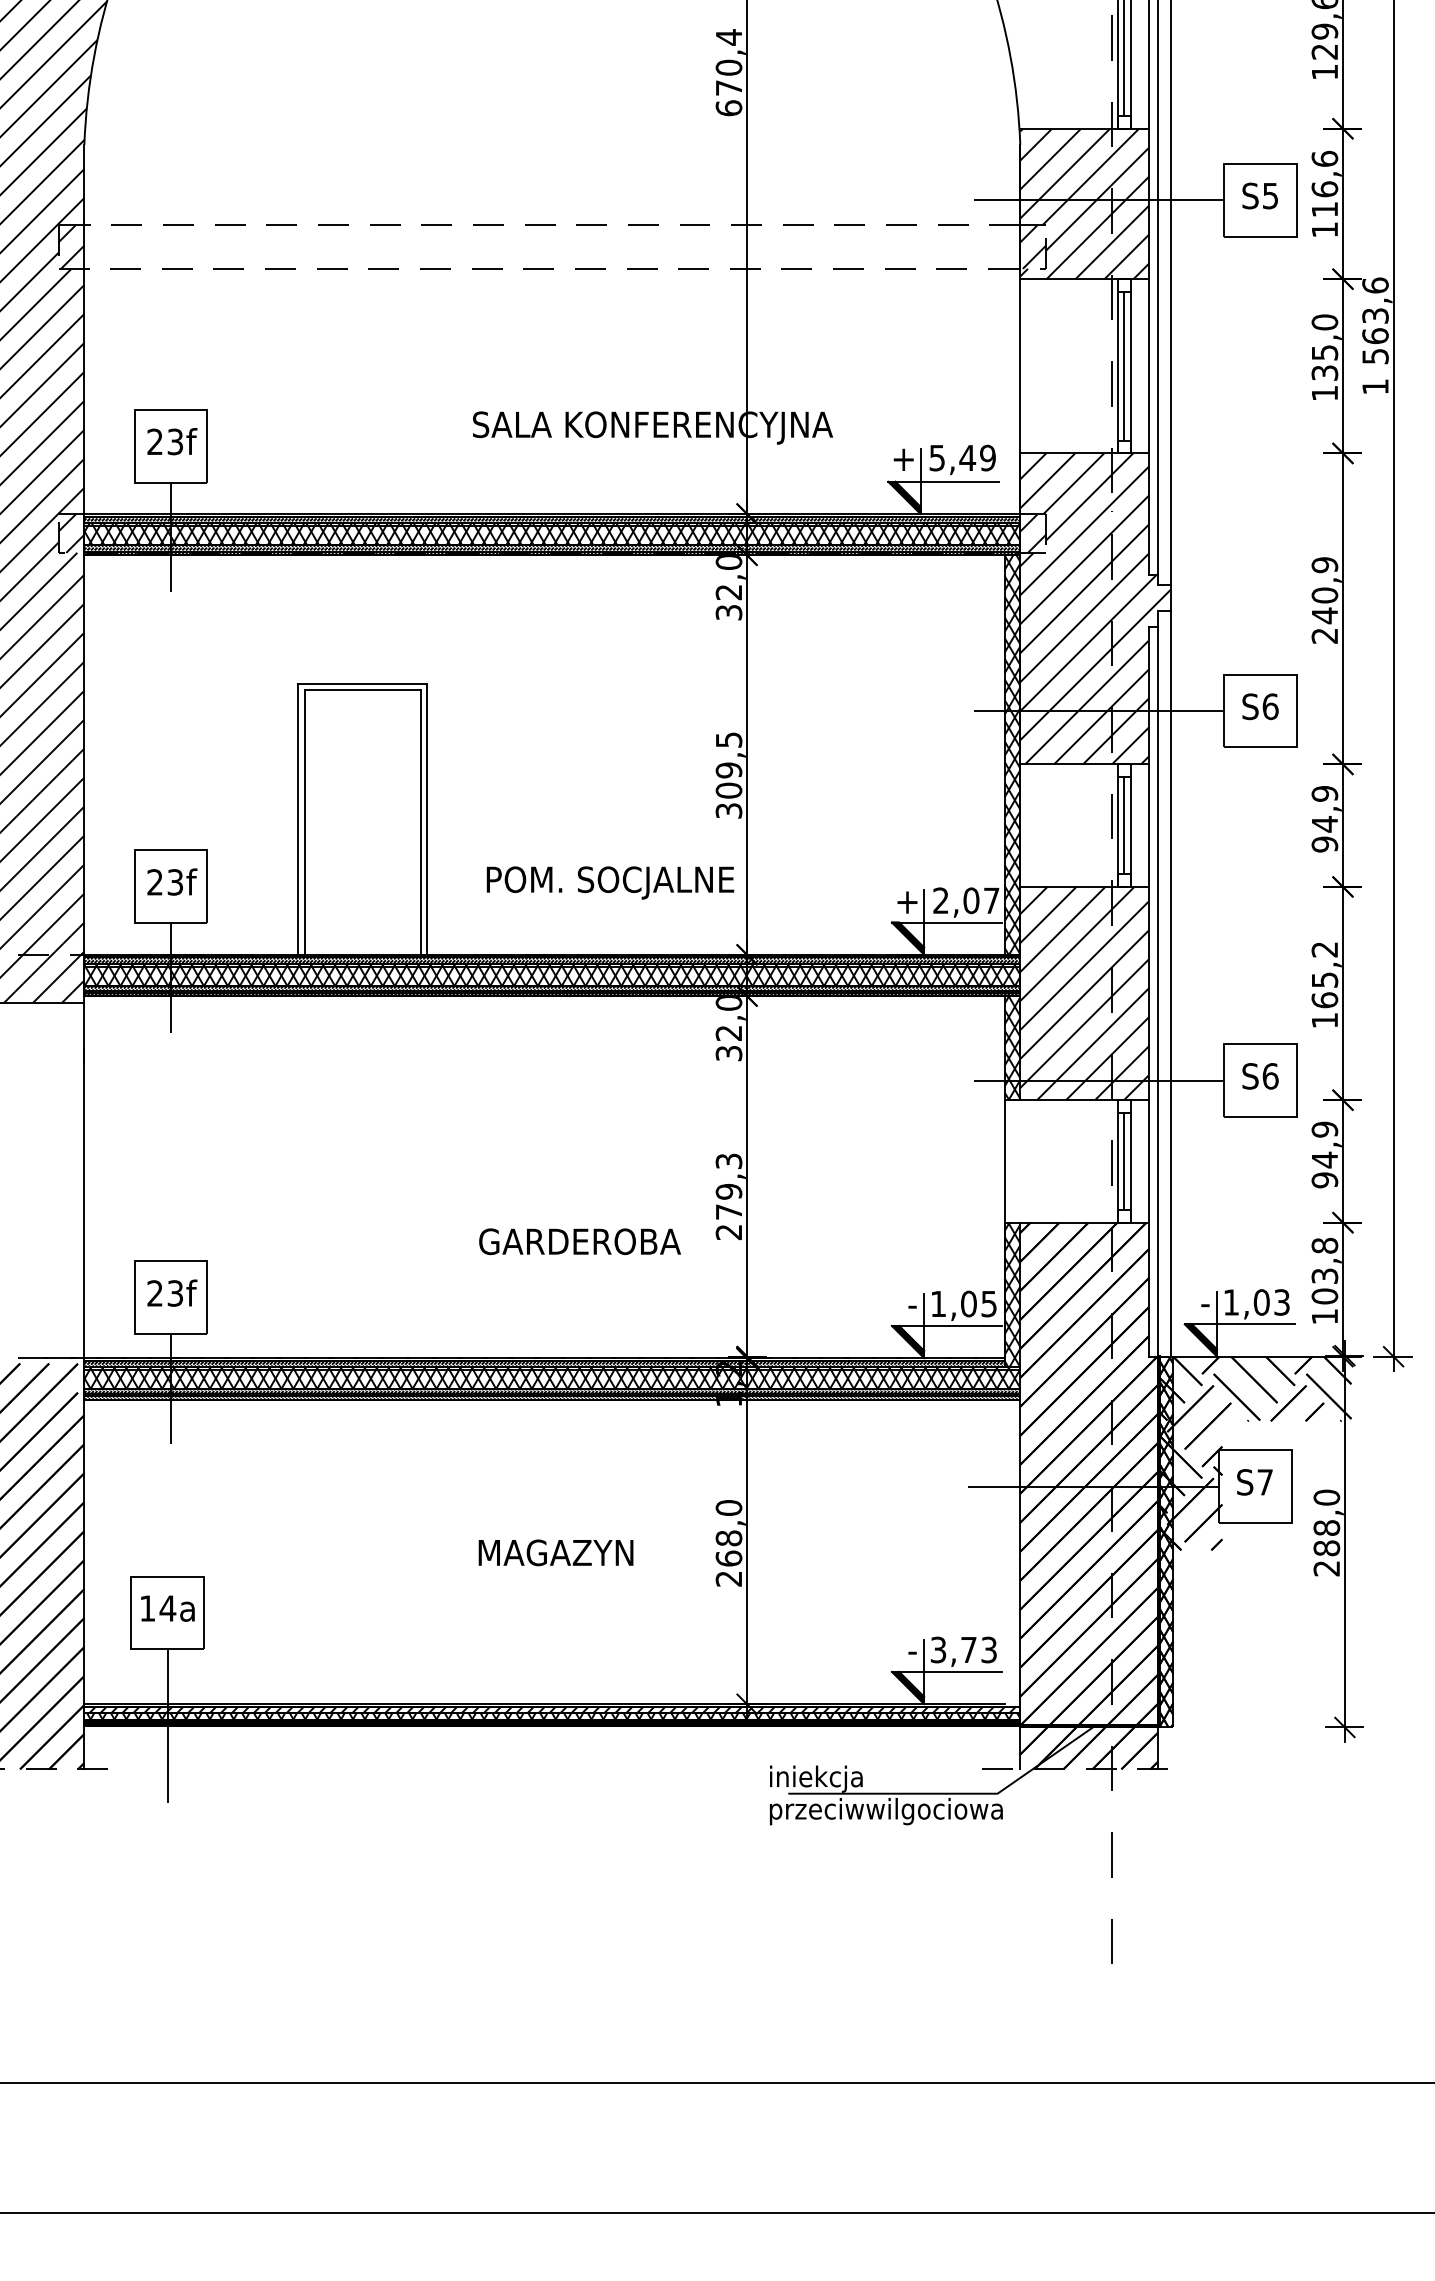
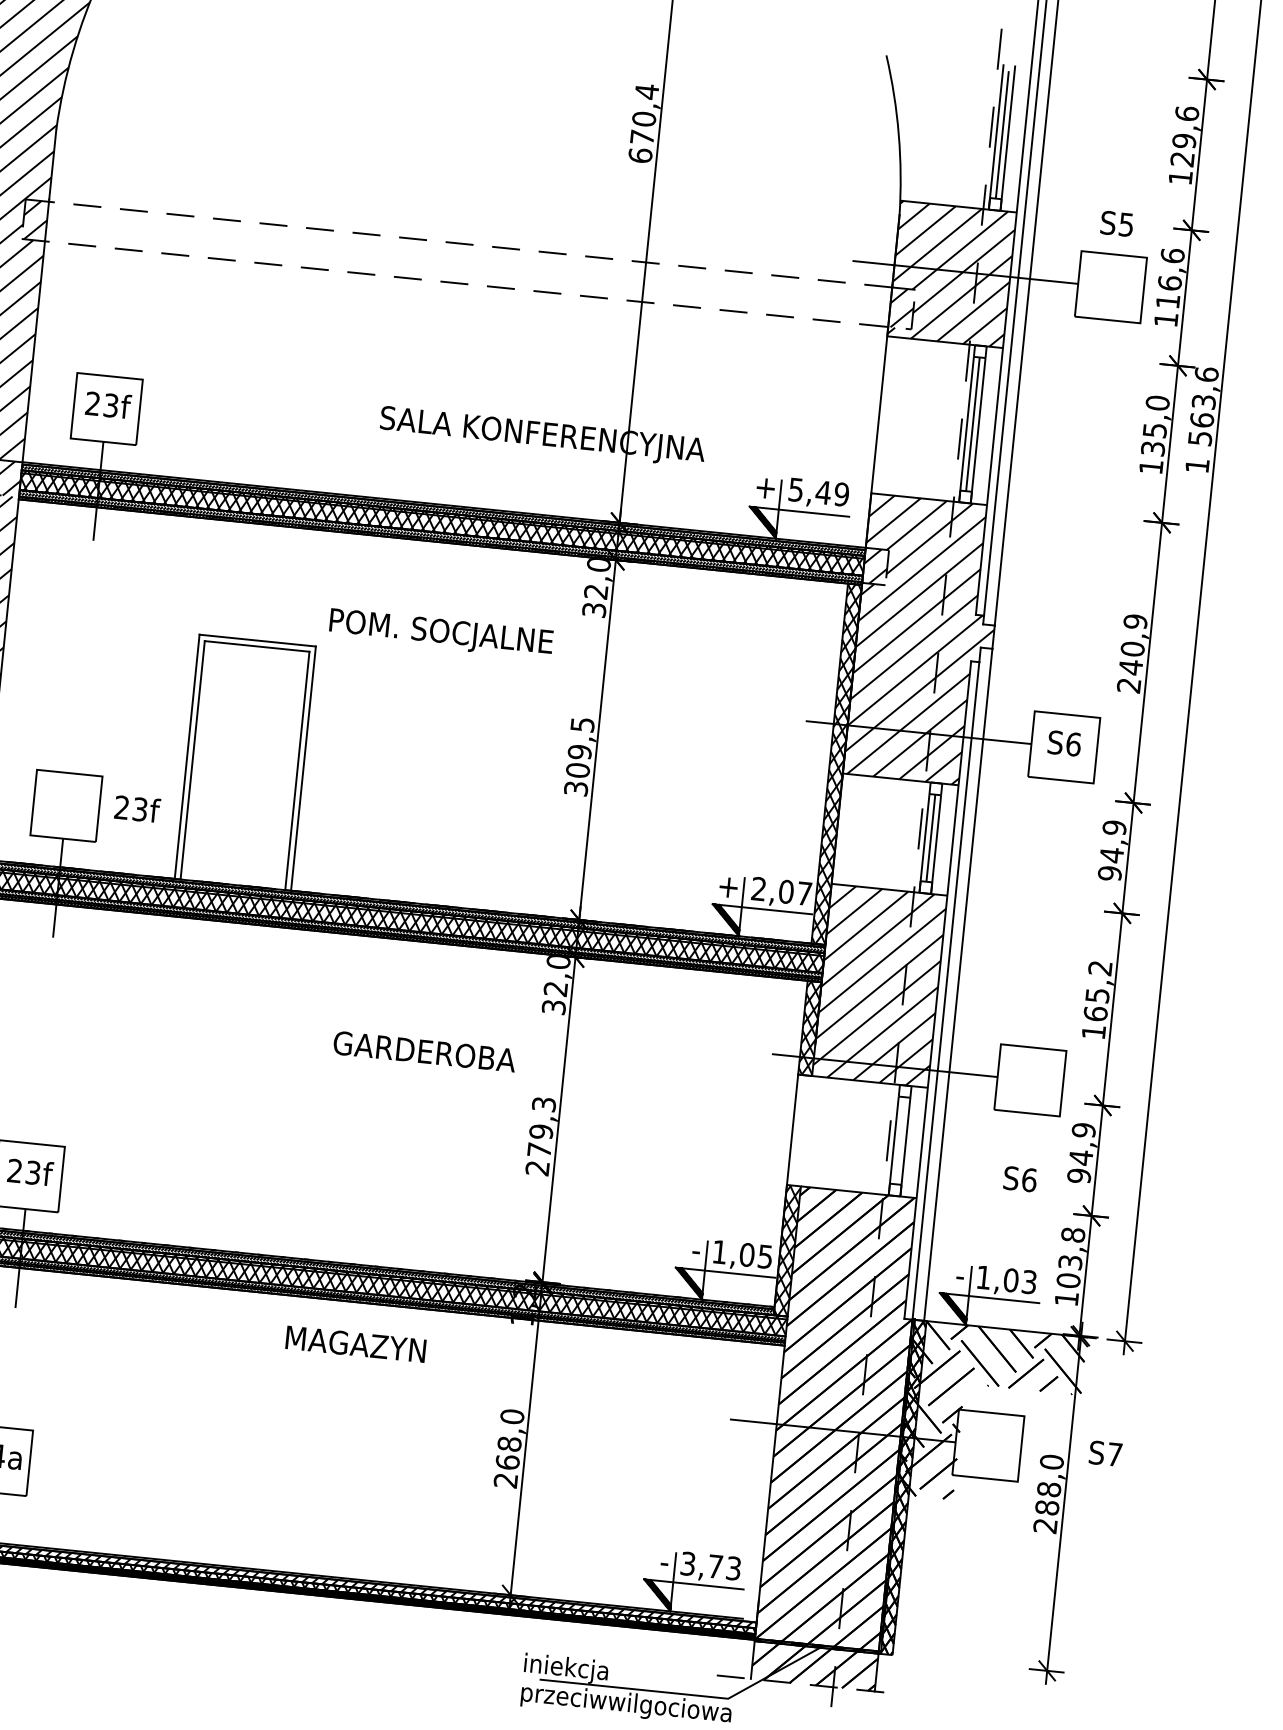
text: (1259, 195) -> (1116, 223), moved
text: (172, 881) -> (137, 808), moved
text: (610, 882) -> (441, 633), moved
text: (1260, 1076) -> (1020, 1179), moved
line: (1124, 1161) -> (900, 1140), removed
text: (579, 1241) -> (424, 1051), moved
text: (1254, 1482) -> (1105, 1453), moved
text: (555, 1552) -> (355, 1343), moved

